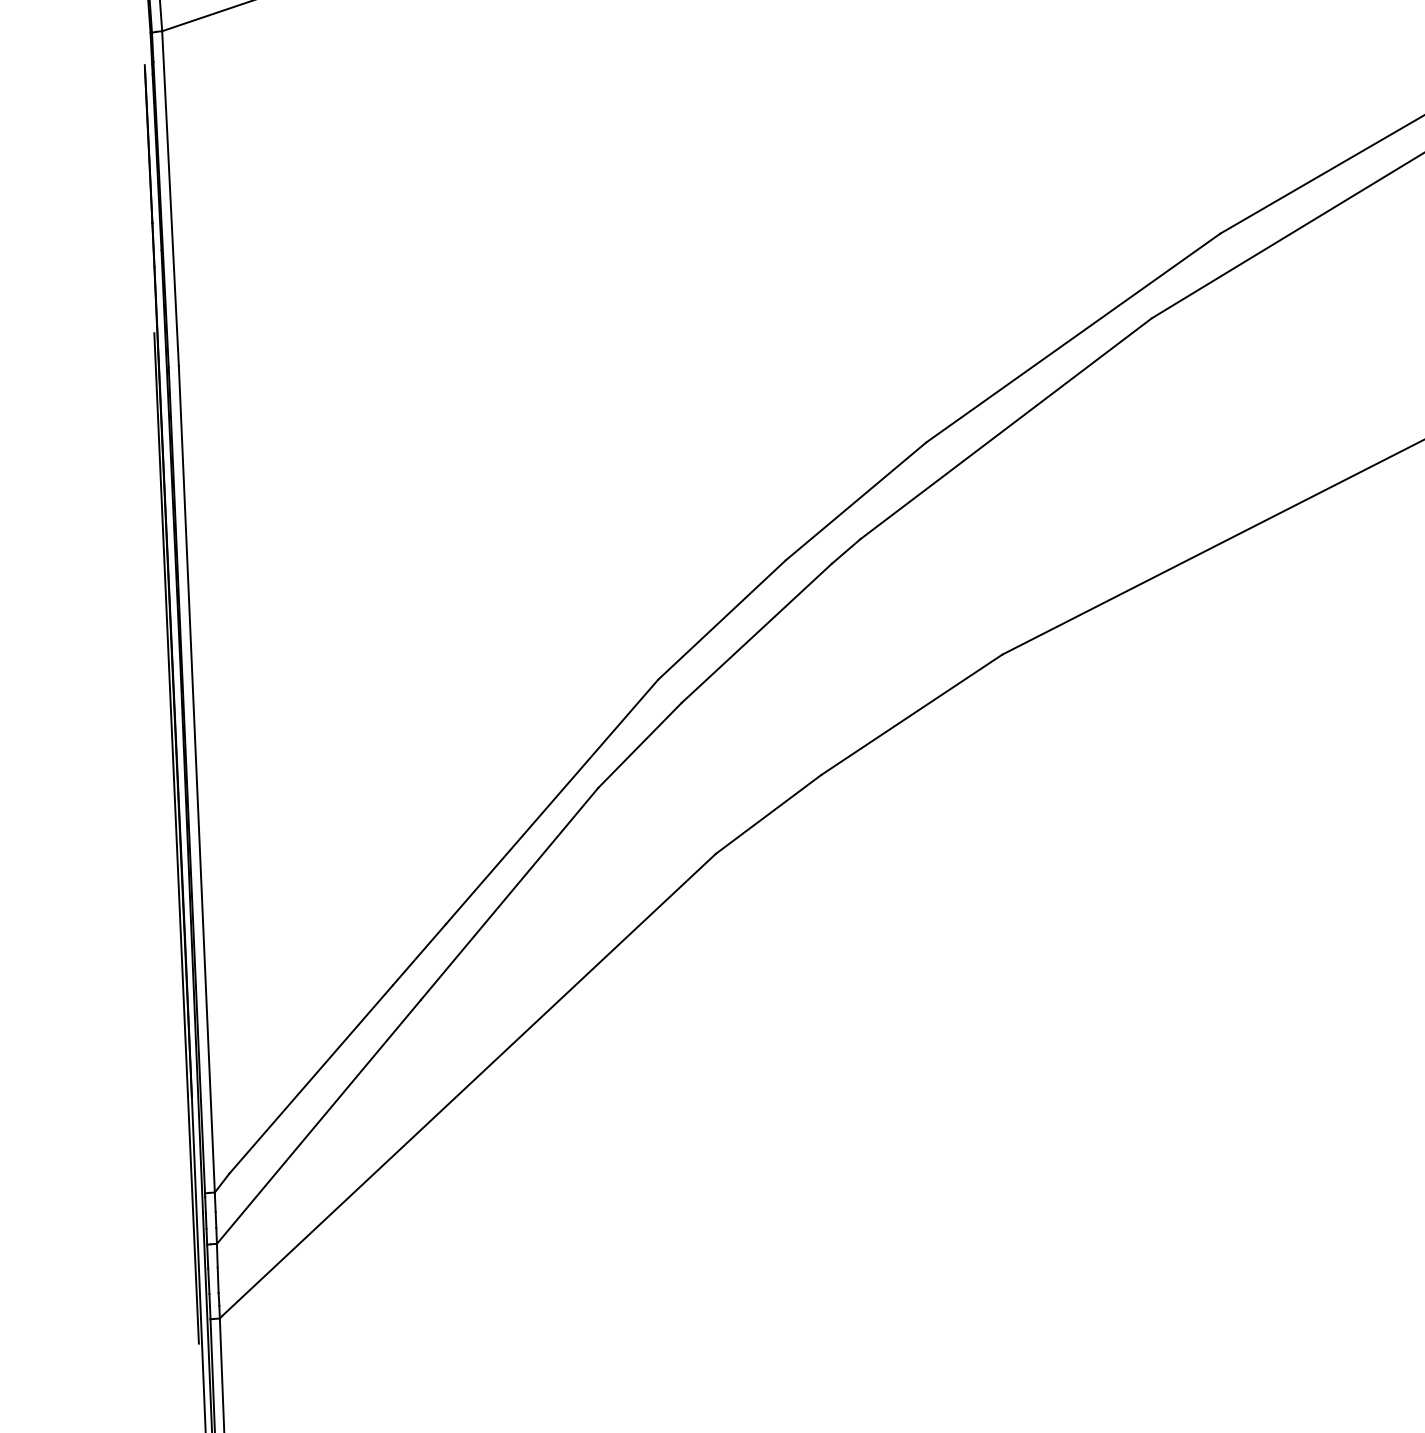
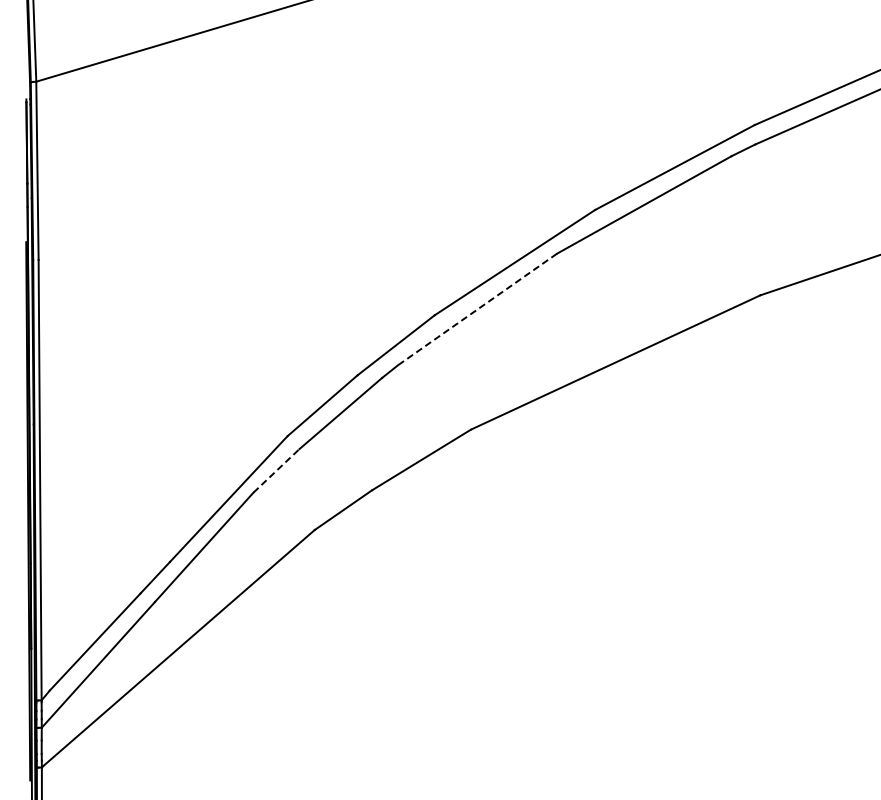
line: (1006, 428) -> (477, 309), solid -> dashed
line: (639, 744) -> (276, 470), solid -> dashed

